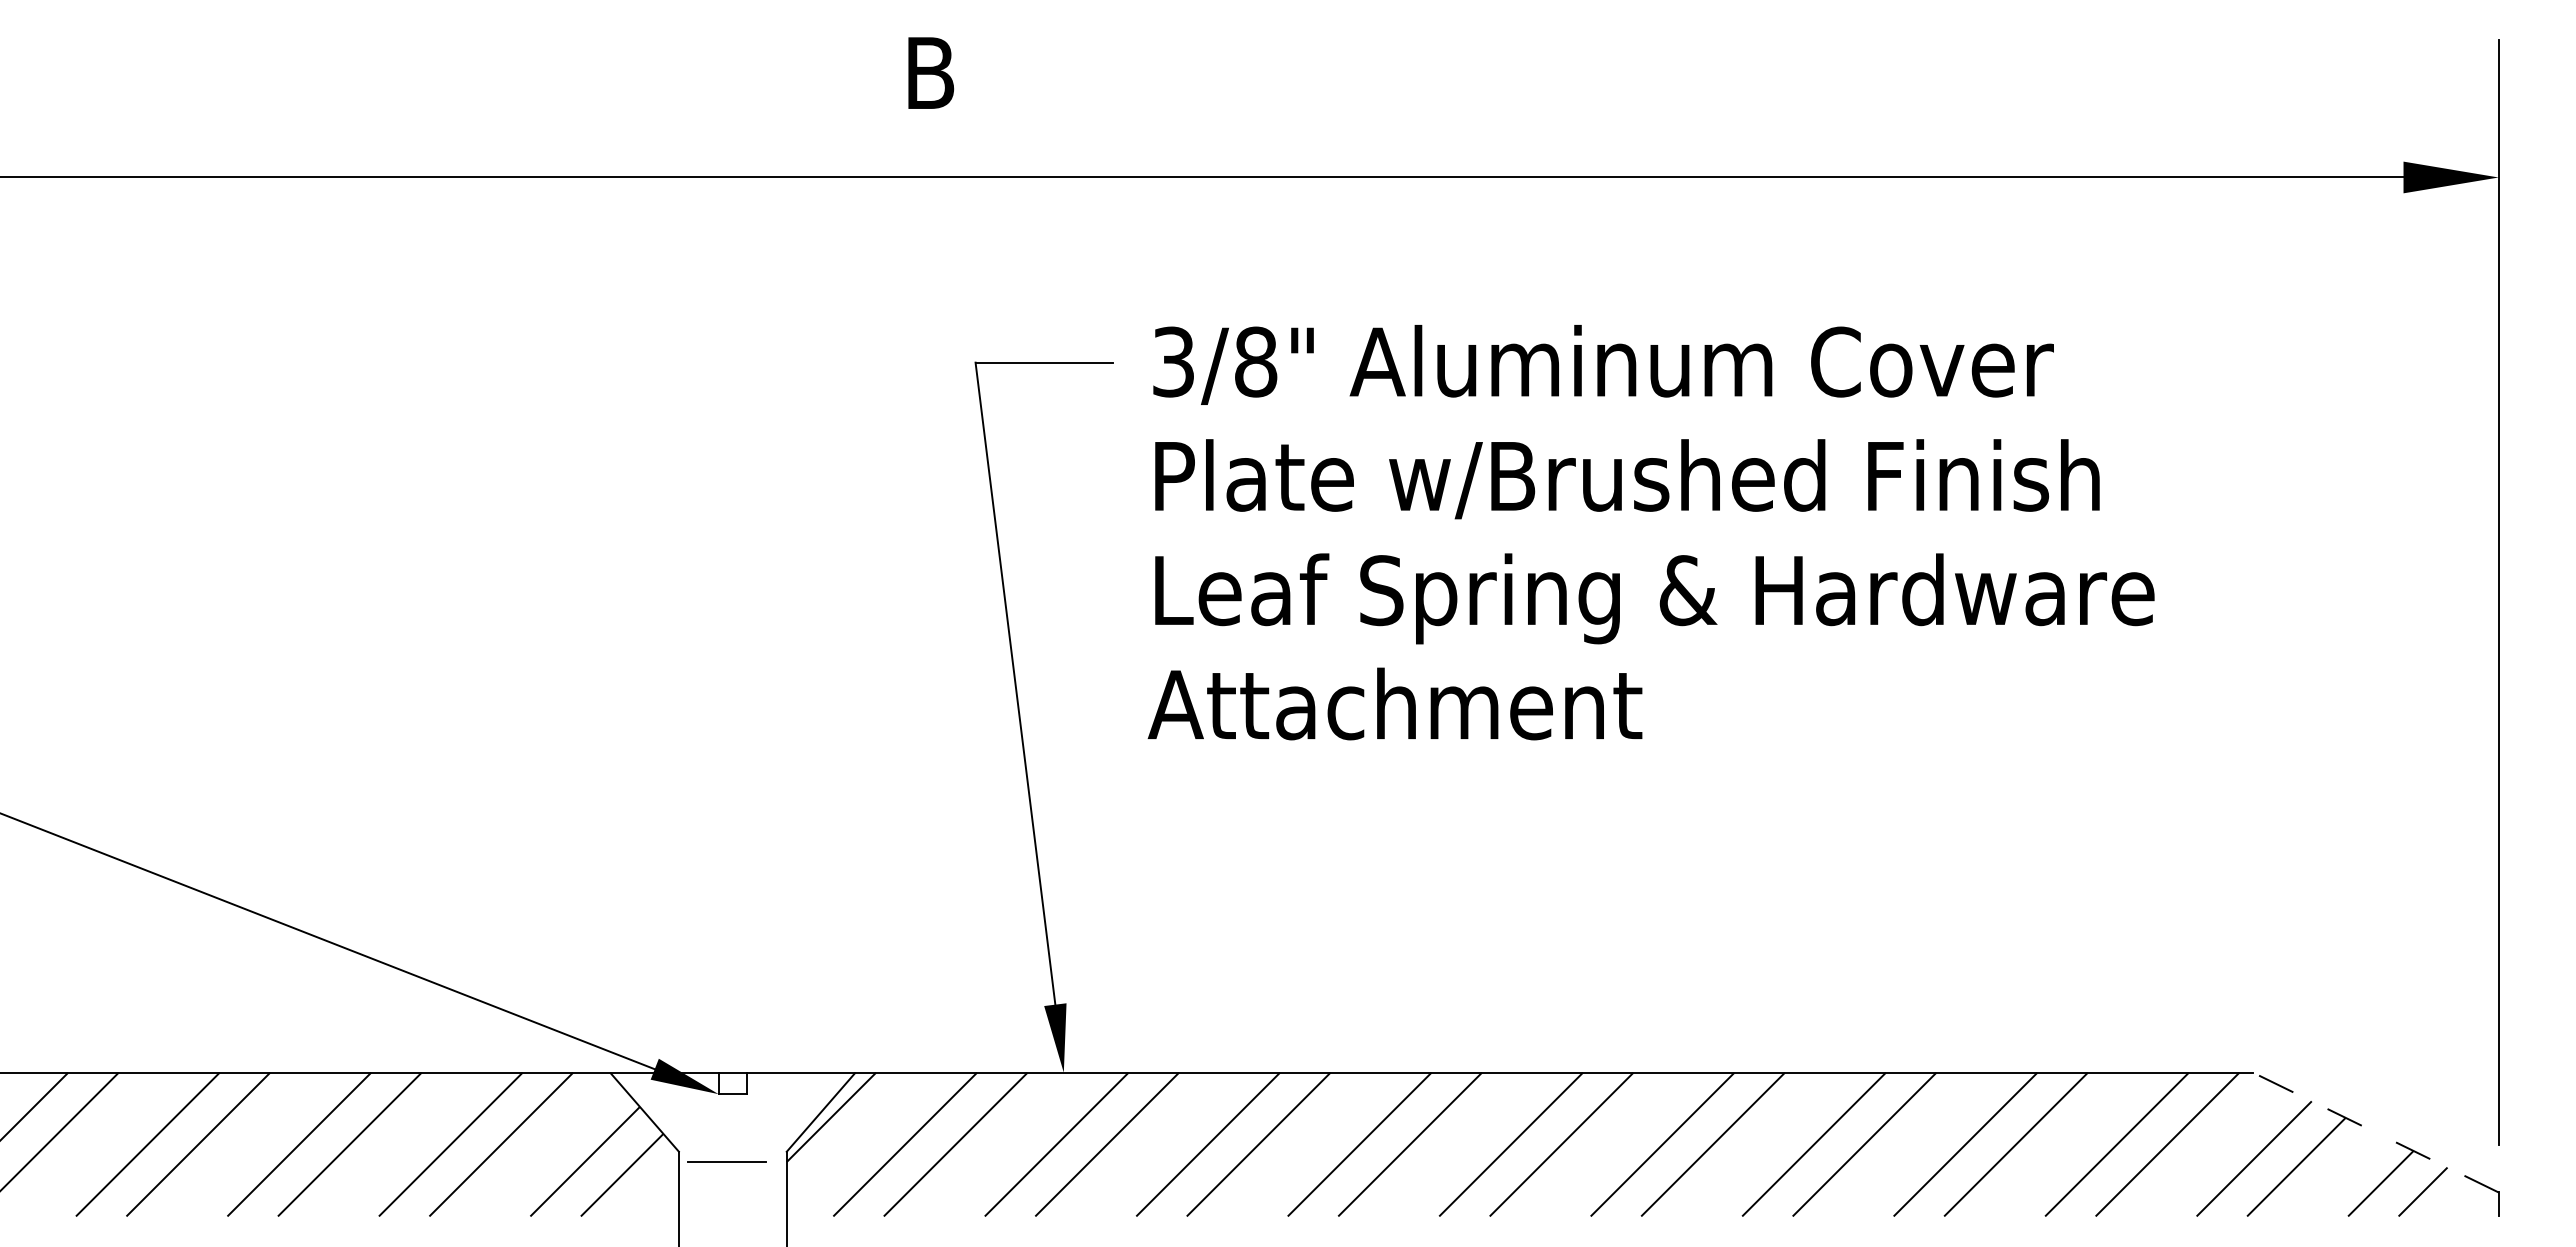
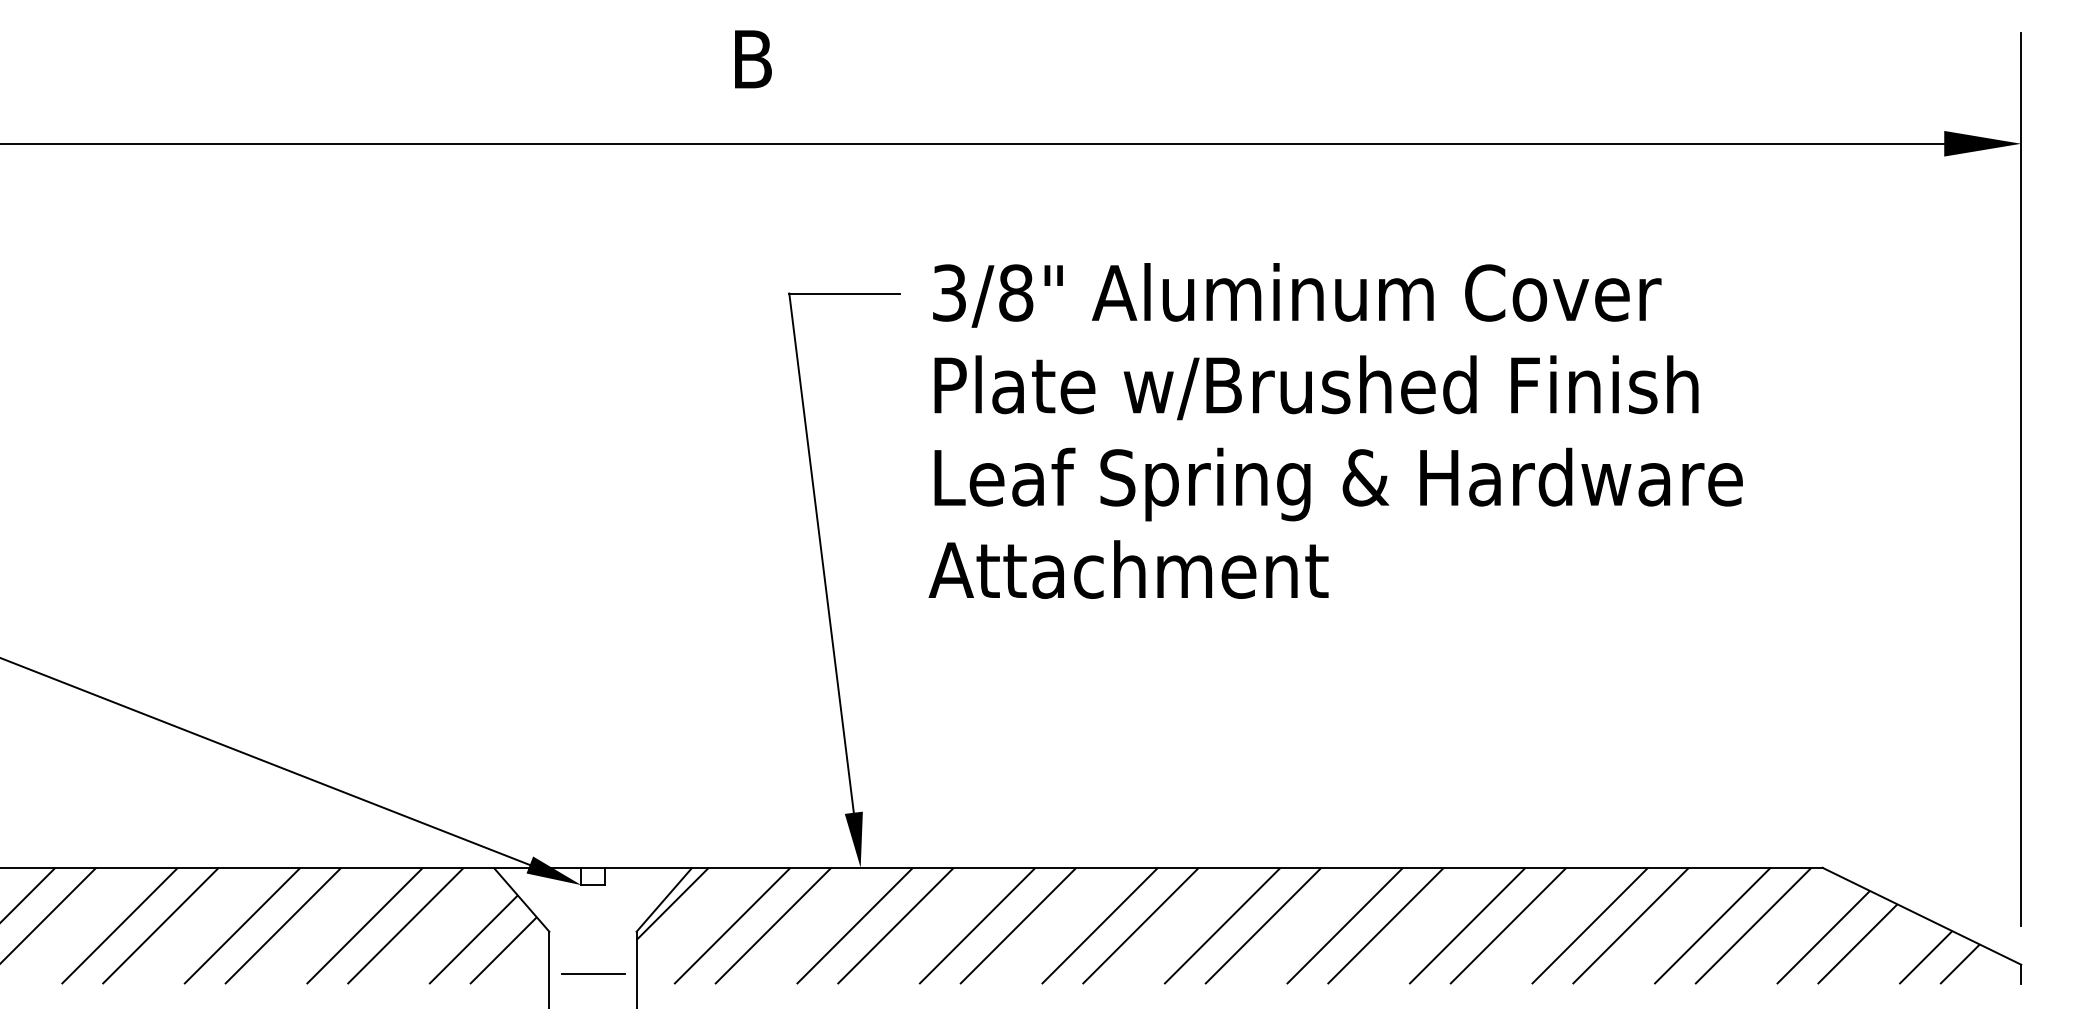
line: (2375, 1132) -> (1921, 916), dashed -> solid
line: (726, 1161) -> (593, 973), moved

